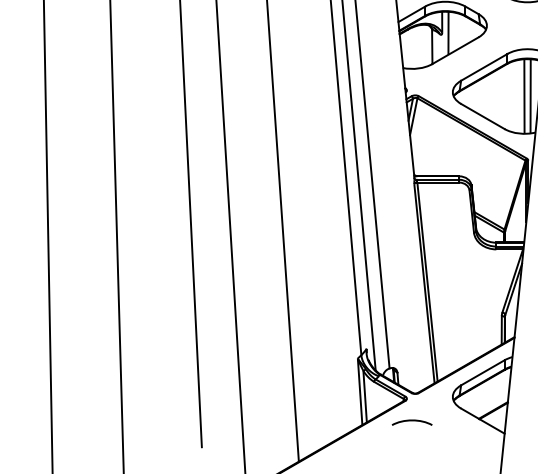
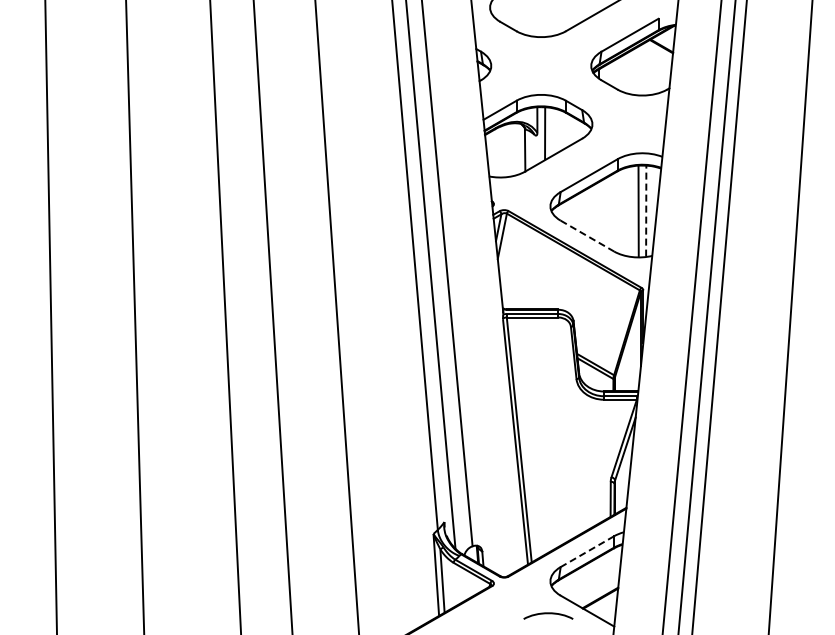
line: (530, 94) -> (646, 209), solid -> dashed
line: (482, 116) -> (587, 236), solid -> dashed
line: (482, 372) -> (587, 551), solid -> dashed
curve: (412, 421) -> (548, 614), moved

